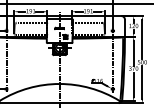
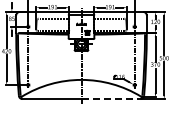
line: (89, 103) -> (111, 99), solid -> dashed

